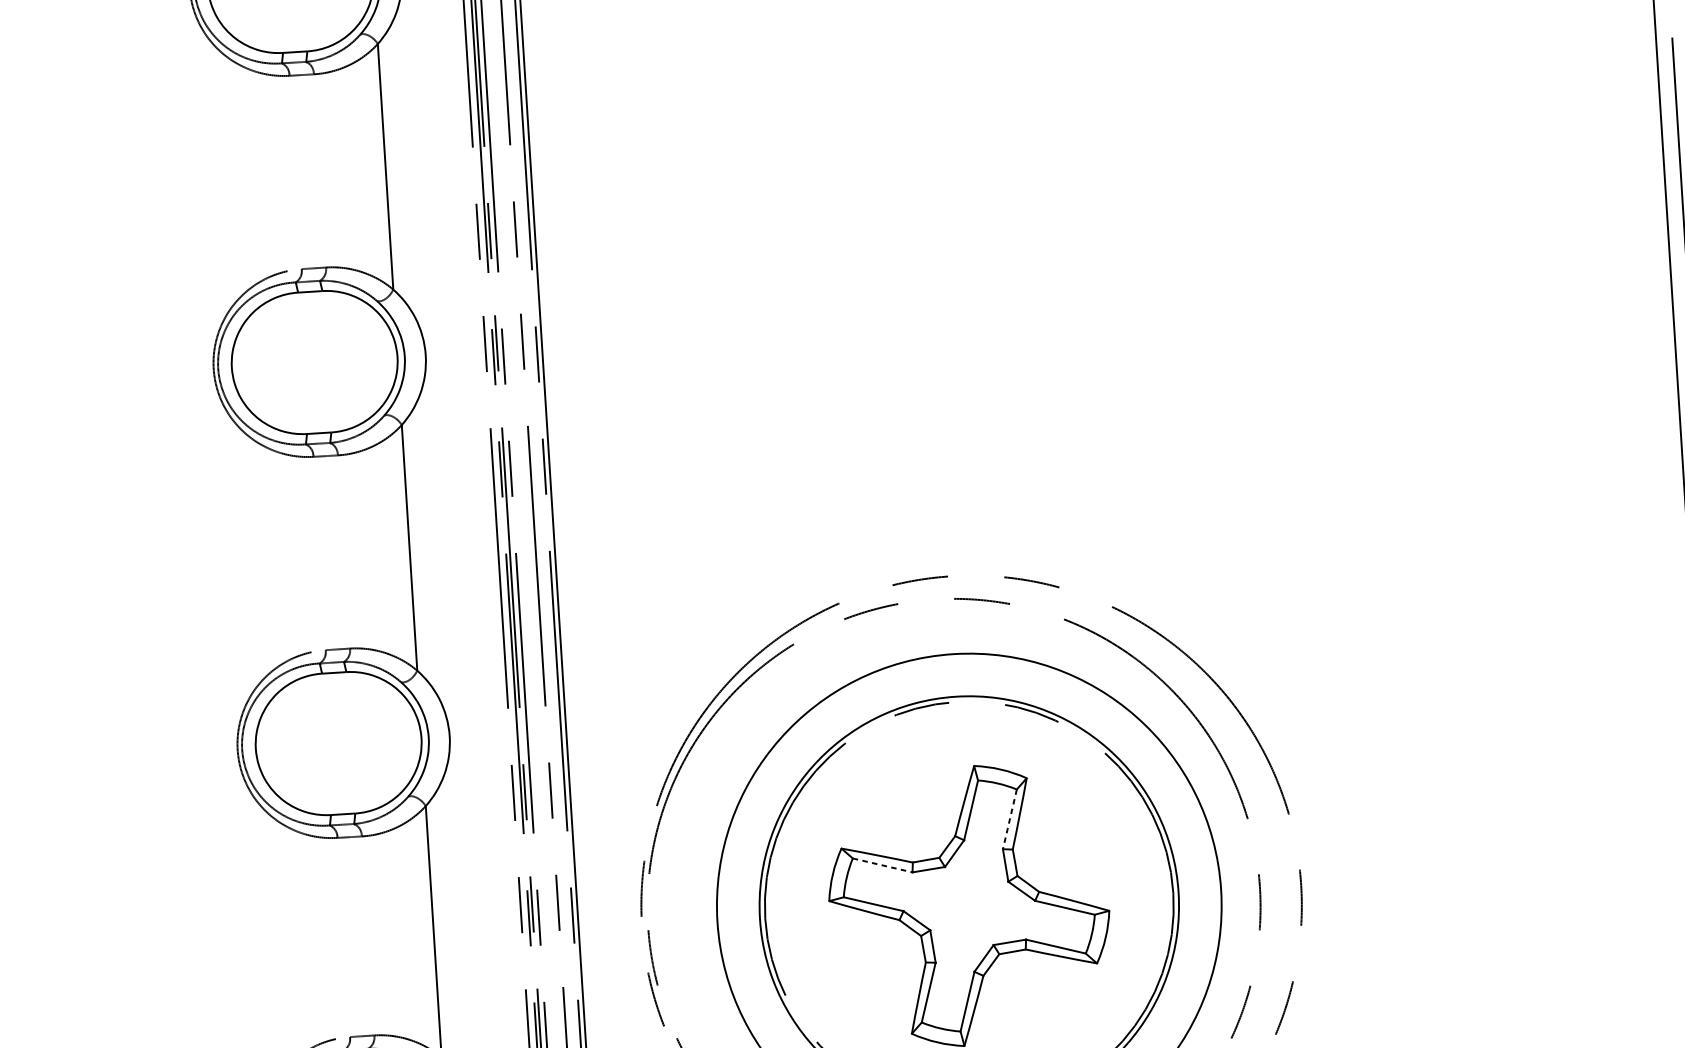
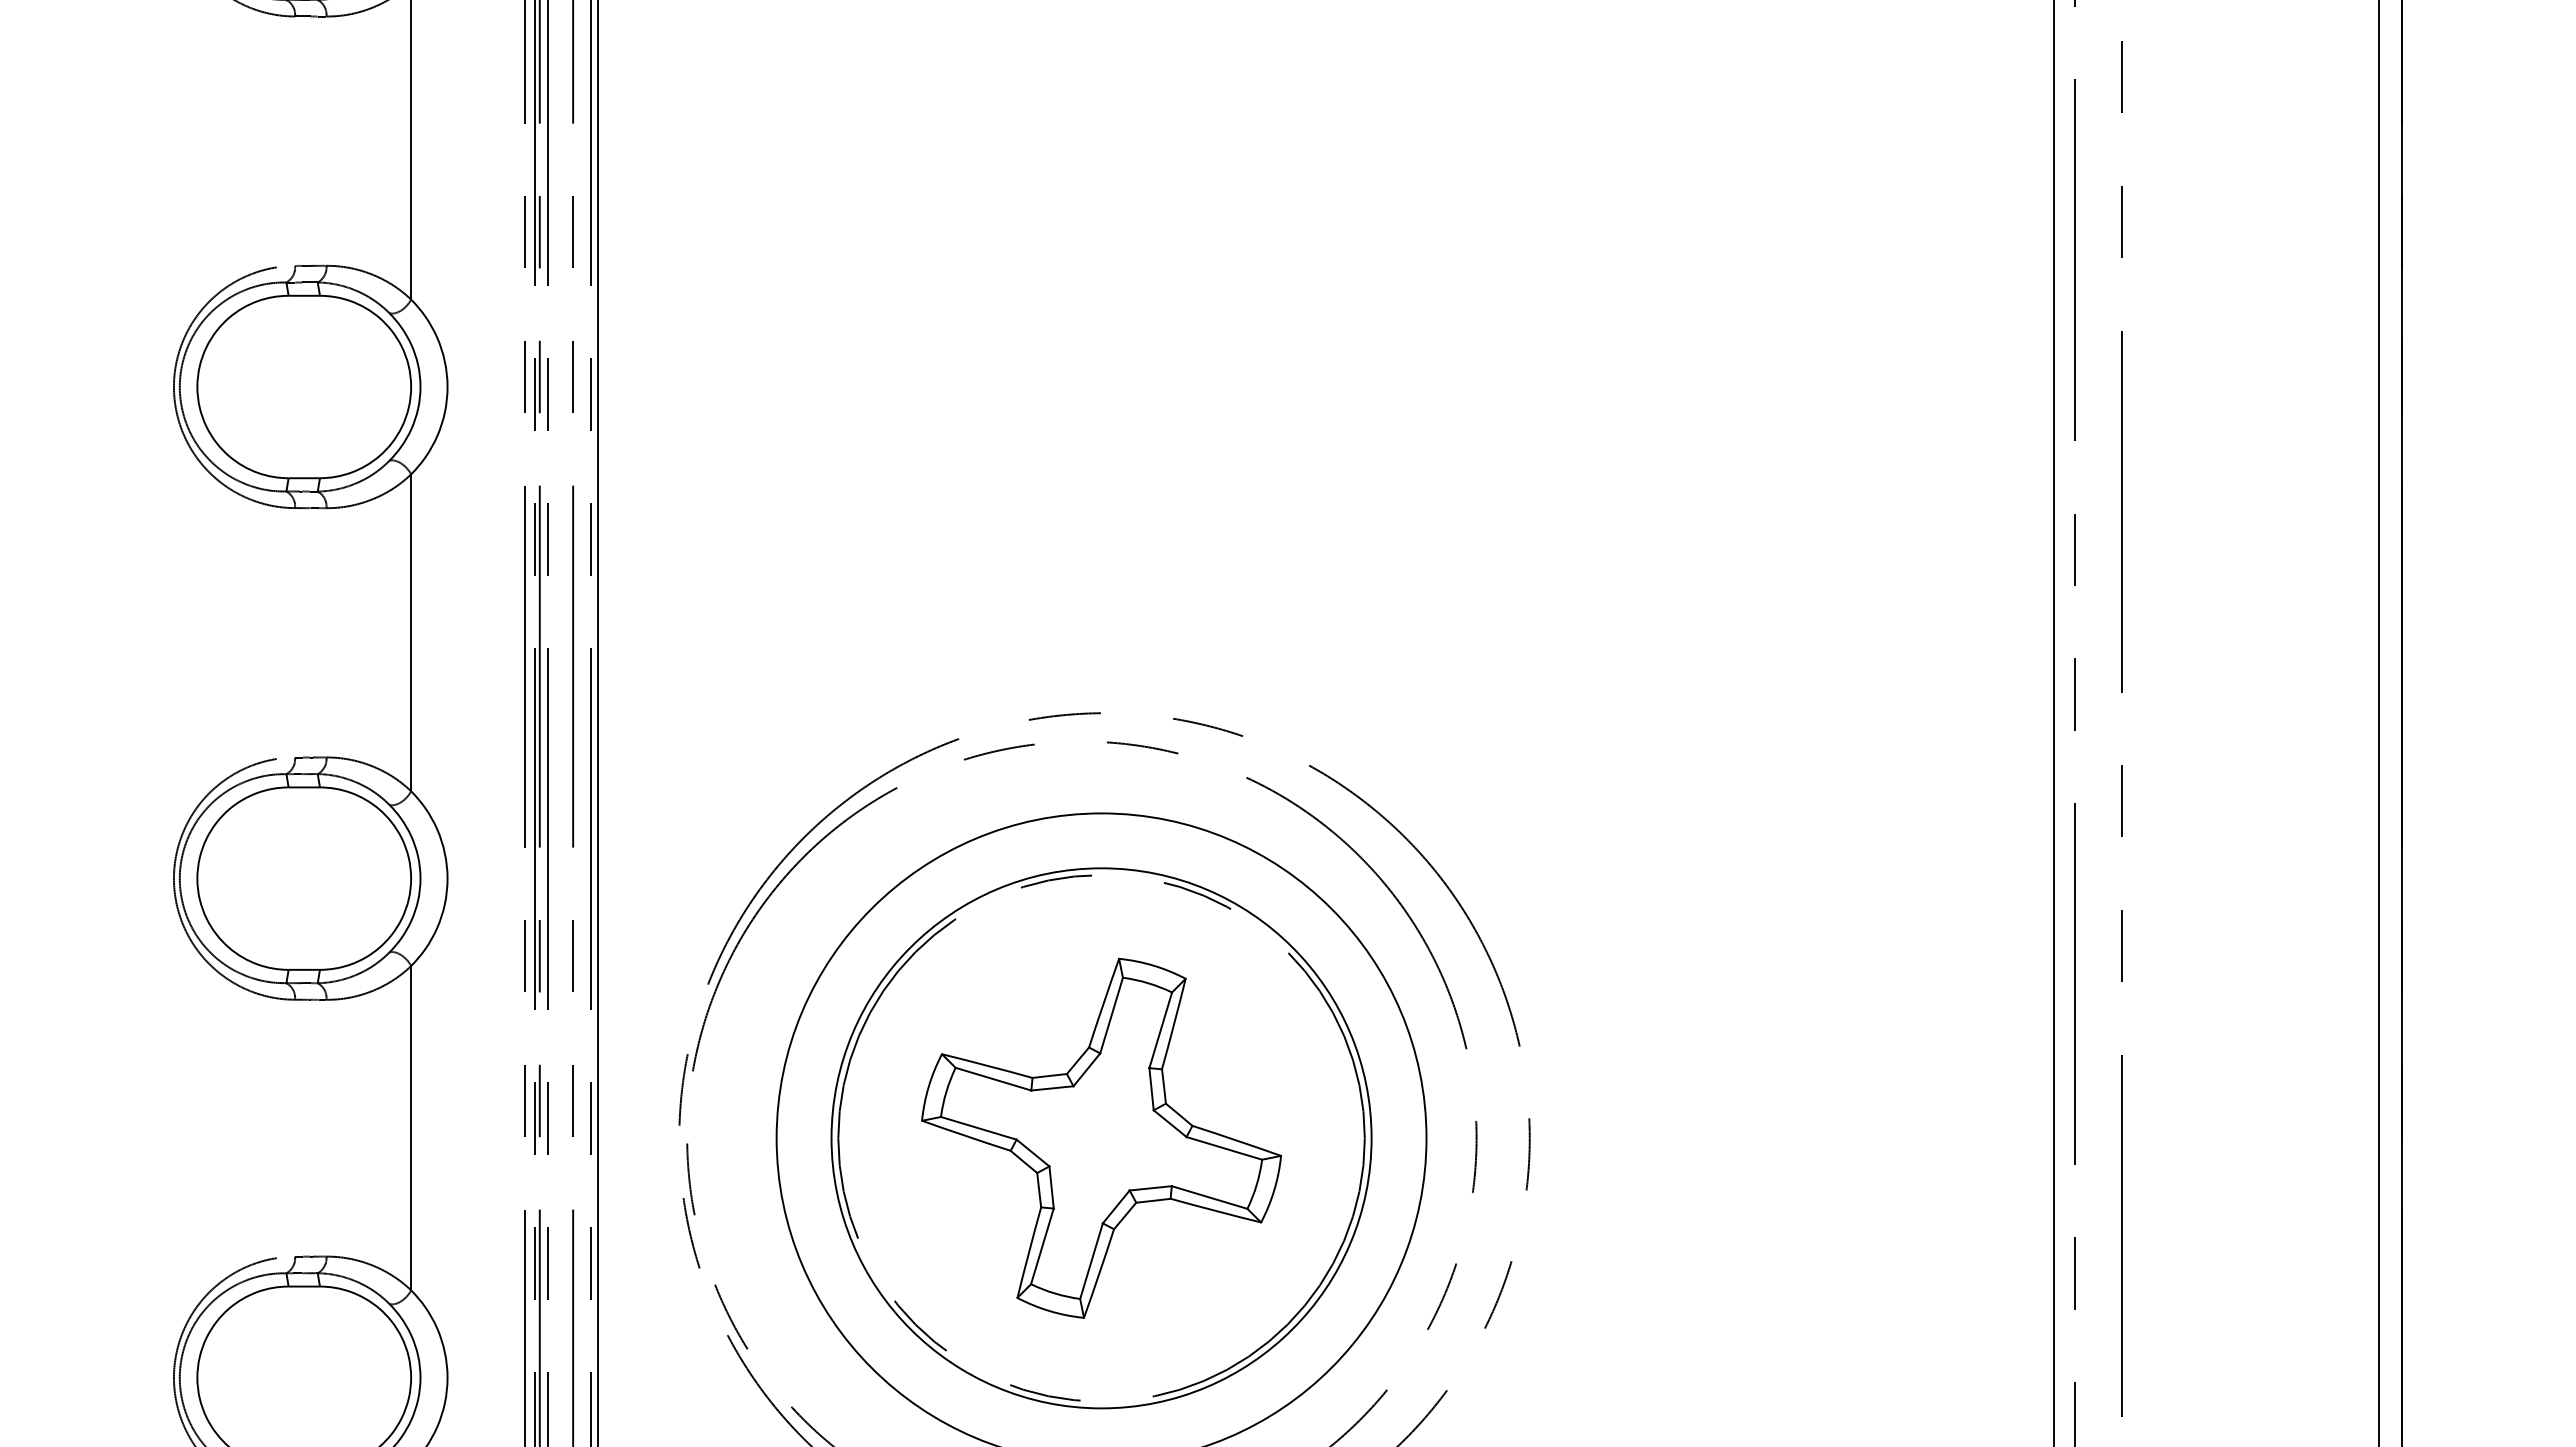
line: (1009, 819) -> (1160, 1030), dashed -> solid
line: (883, 865) -> (994, 1079), dashed -> solid

